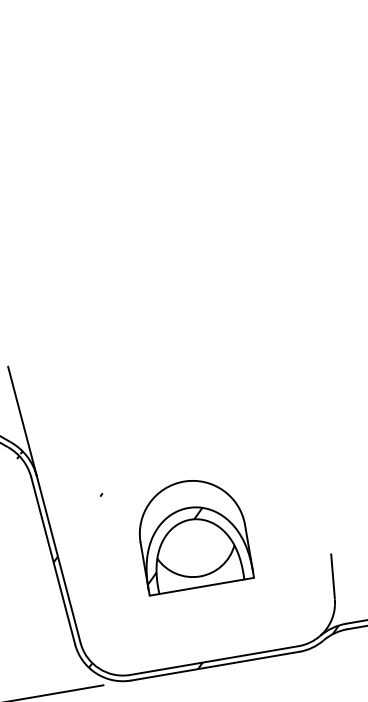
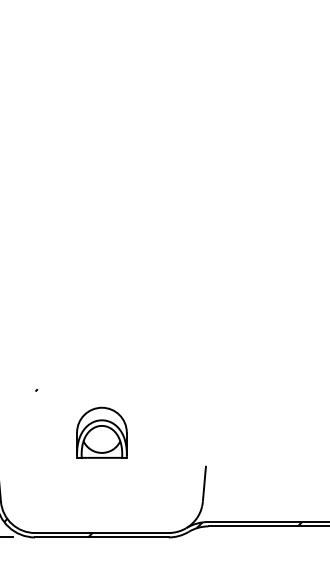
part: (192, 534) -> (101, 432), size x0.6

